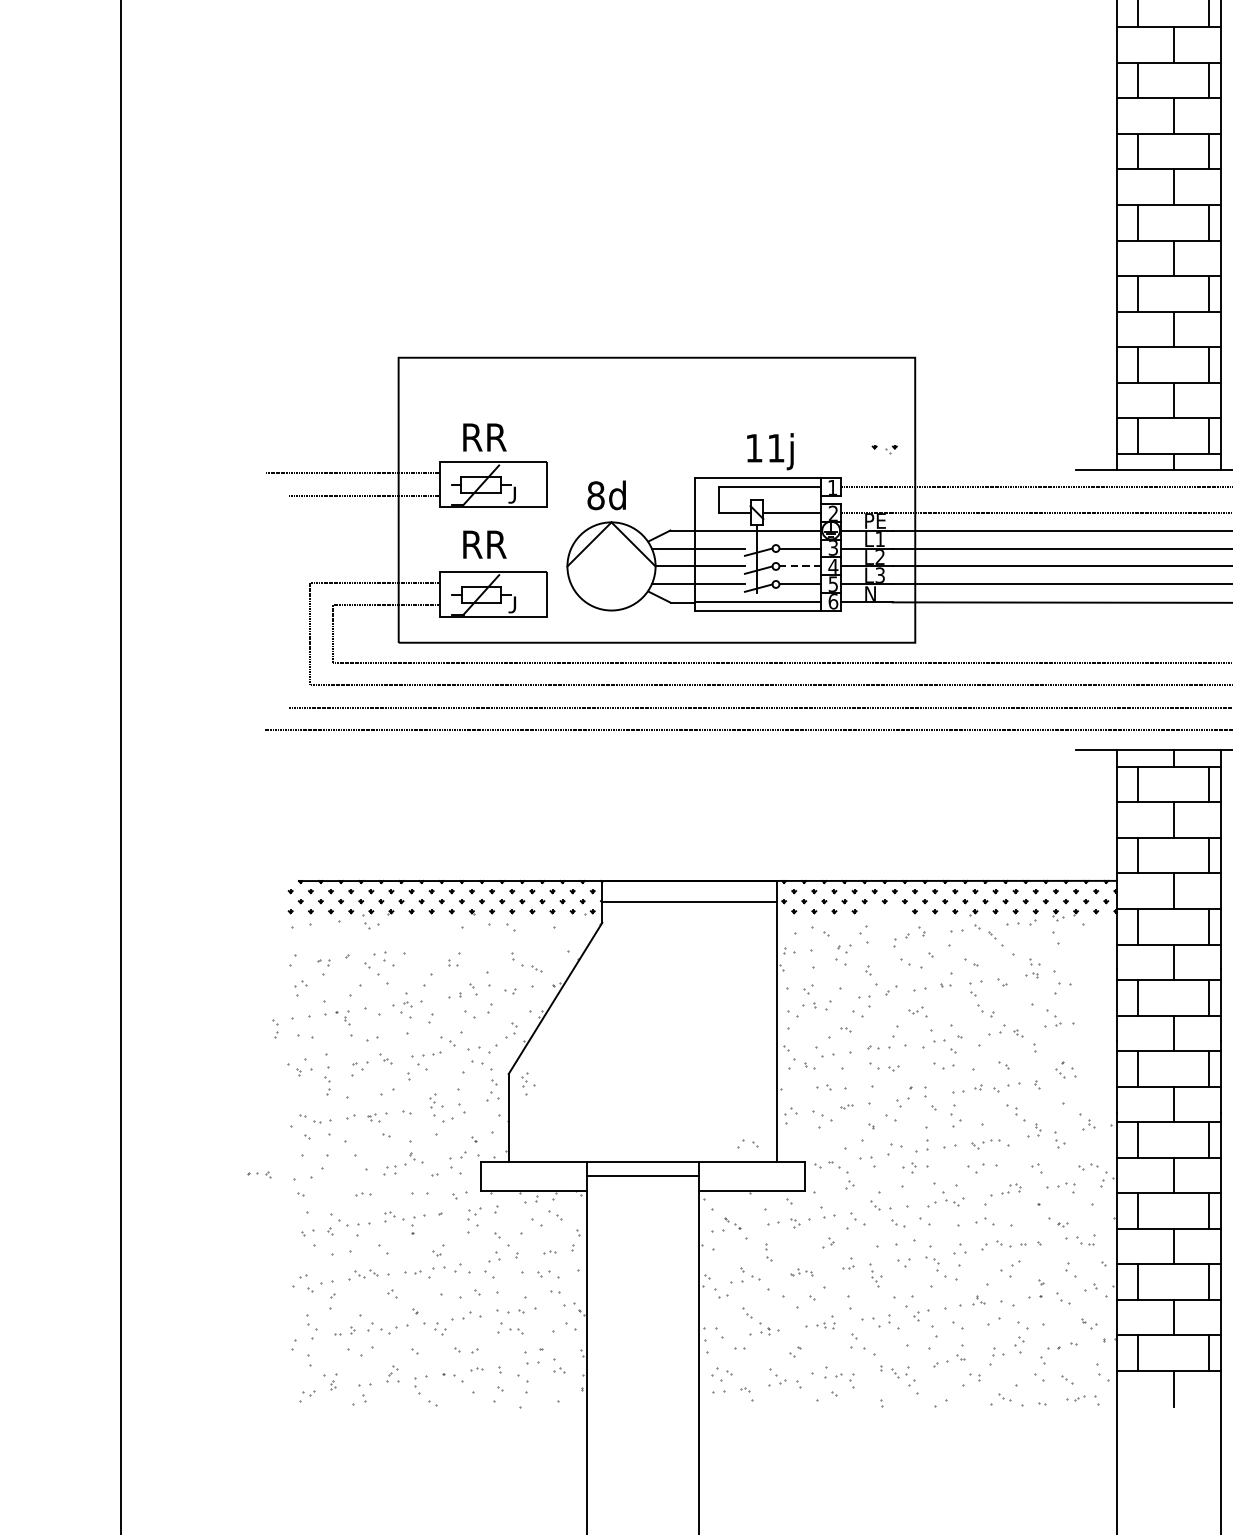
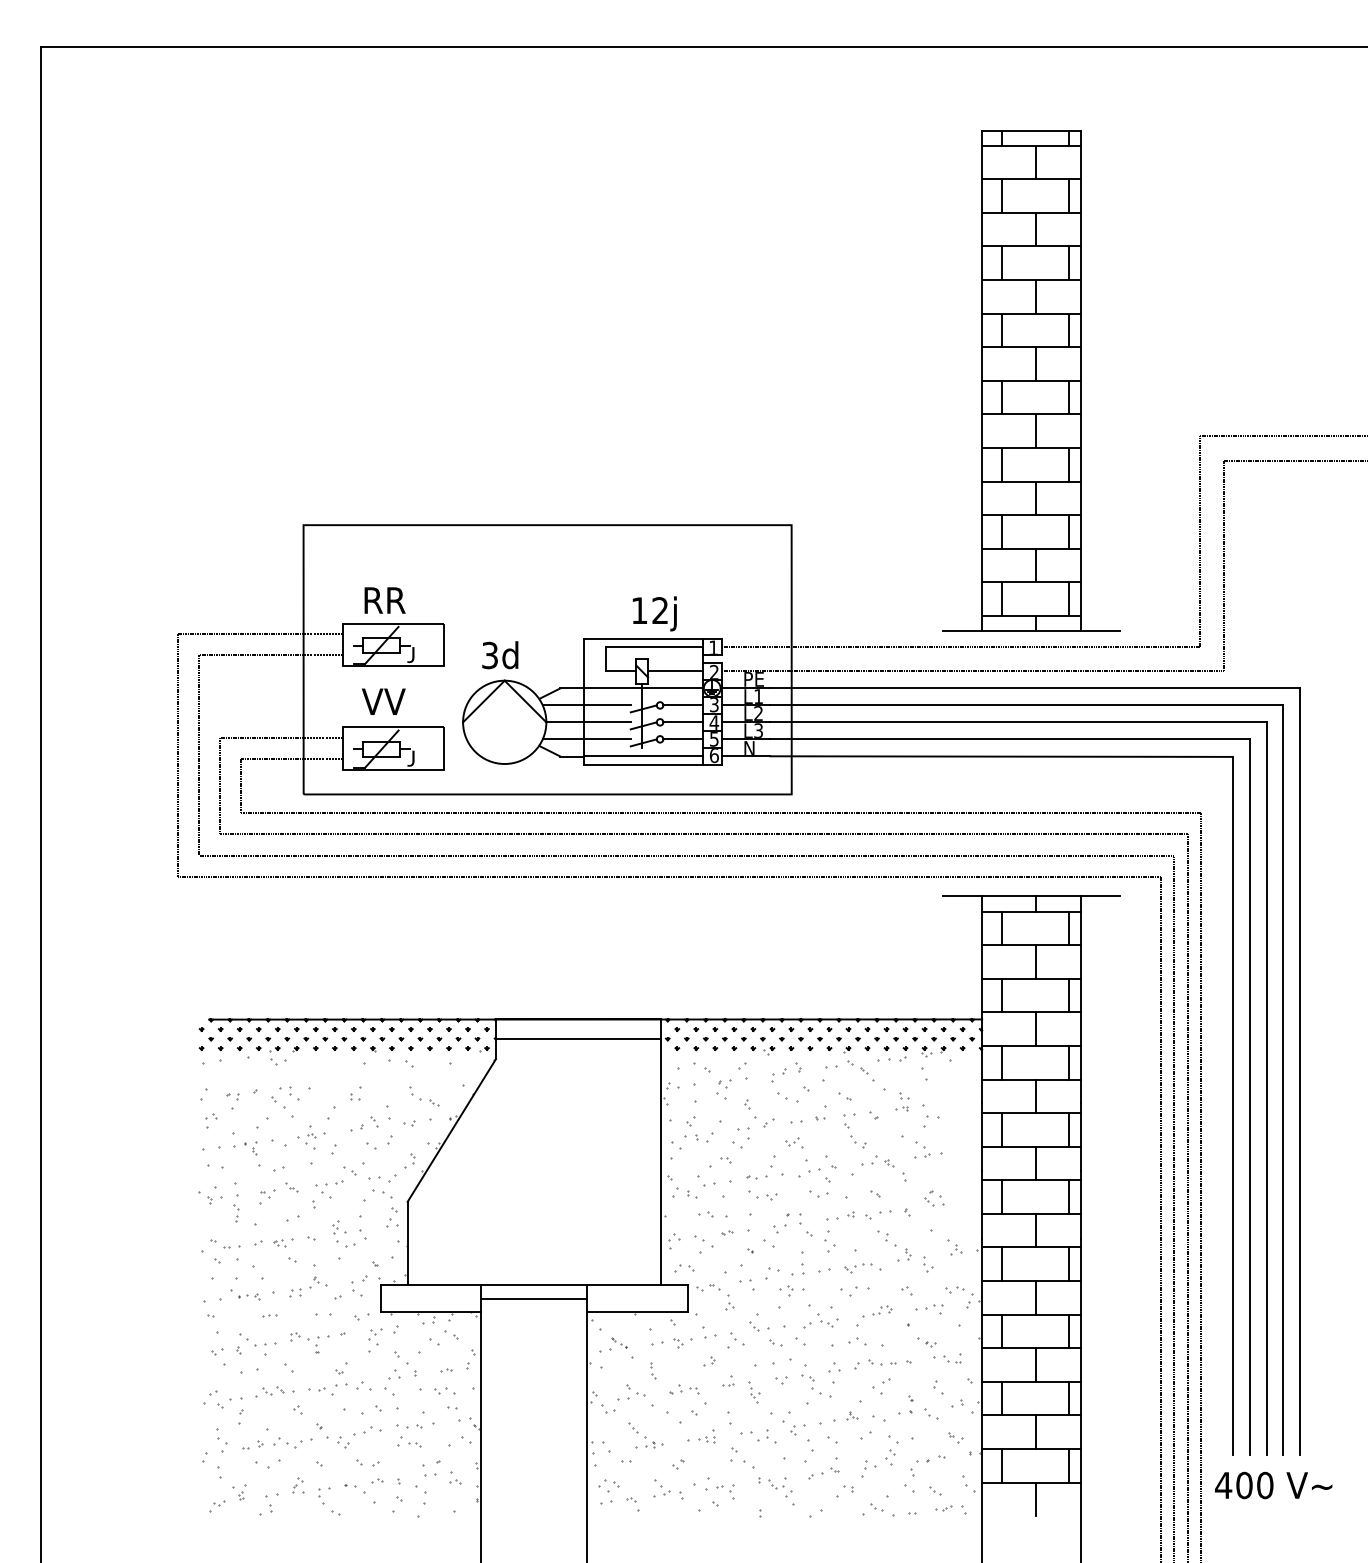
text: (775, 448) -> (659, 610), 11j -> 12j
part: (884, 449) -> (762, 1050), moved
text: (596, 495) -> (490, 655), 8d -> 3d
text: (483, 544) -> (383, 701), RR -> VV
line: (800, 566) -> (683, 722), dashed -> solid
line: (265, 601) -> (177, 755), added
line: (287, 601) -> (198, 755), added
part: (275, 1029) -> (187, 1159), removed
part: (528, 1084) -> (426, 1211), removed
part: (747, 1144) -> (684, 1268), moved
part: (259, 1174) -> (249, 1296), moved
part: (801, 1272) -> (684, 1389), size x1.43

